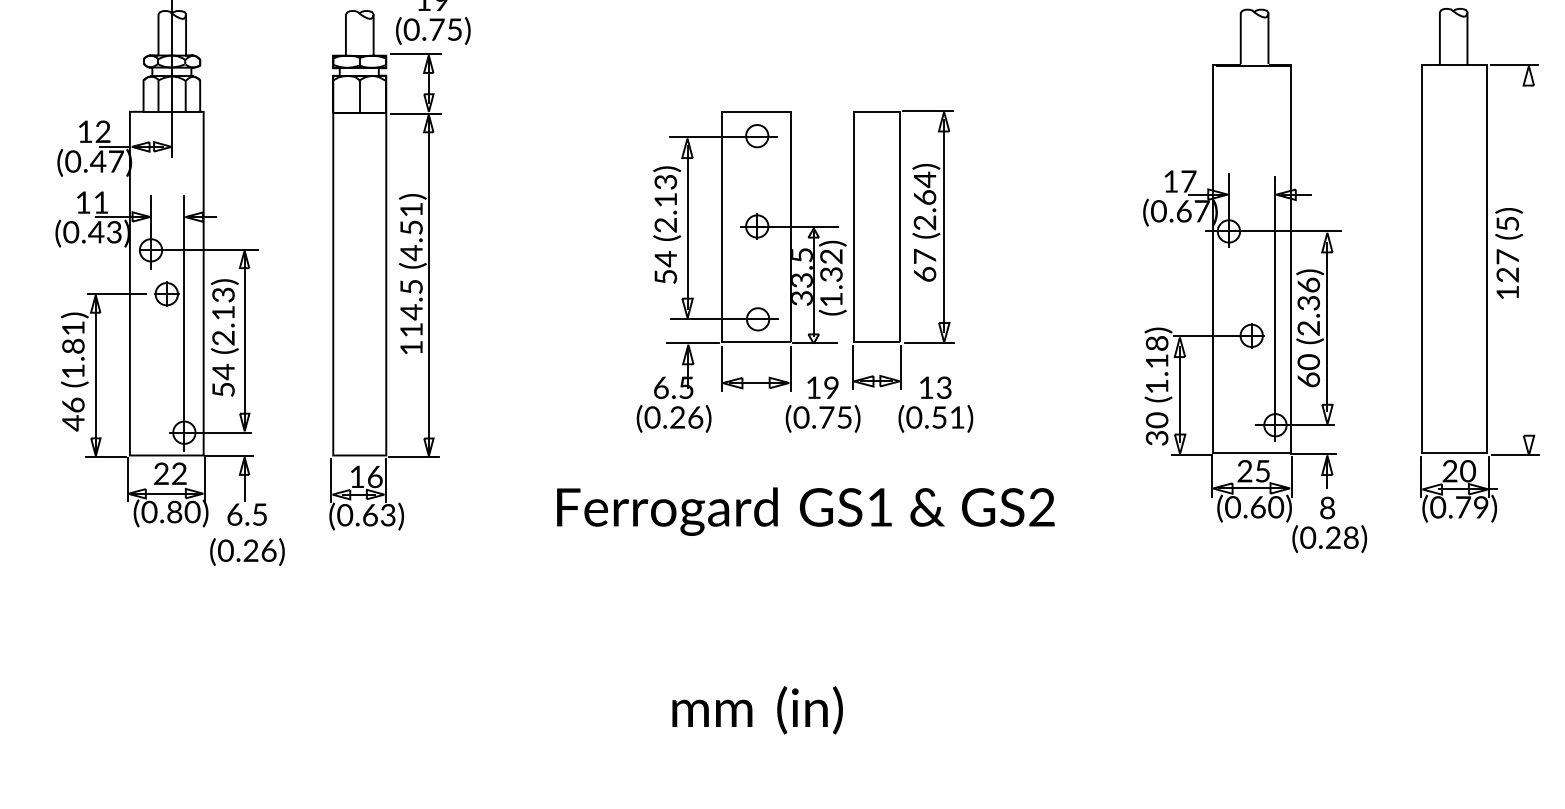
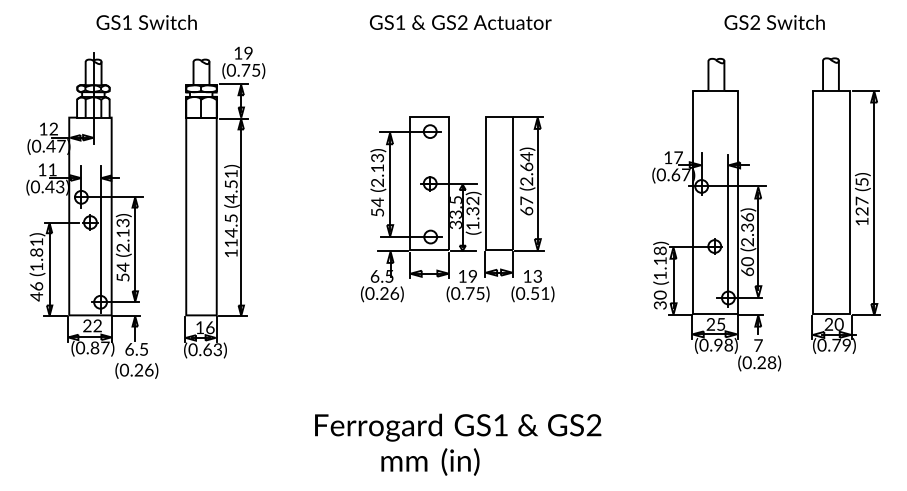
line: (1529, 259) -> (874, 202), added
text: (1266, 506) -> (723, 344), (0.60) -> (0.98)
text: (1327, 507) -> (758, 345), 8 -> 7
text: (191, 511) -> (104, 347), (0.80) -> (0.87)
text: (806, 511) -> (458, 427), moved

